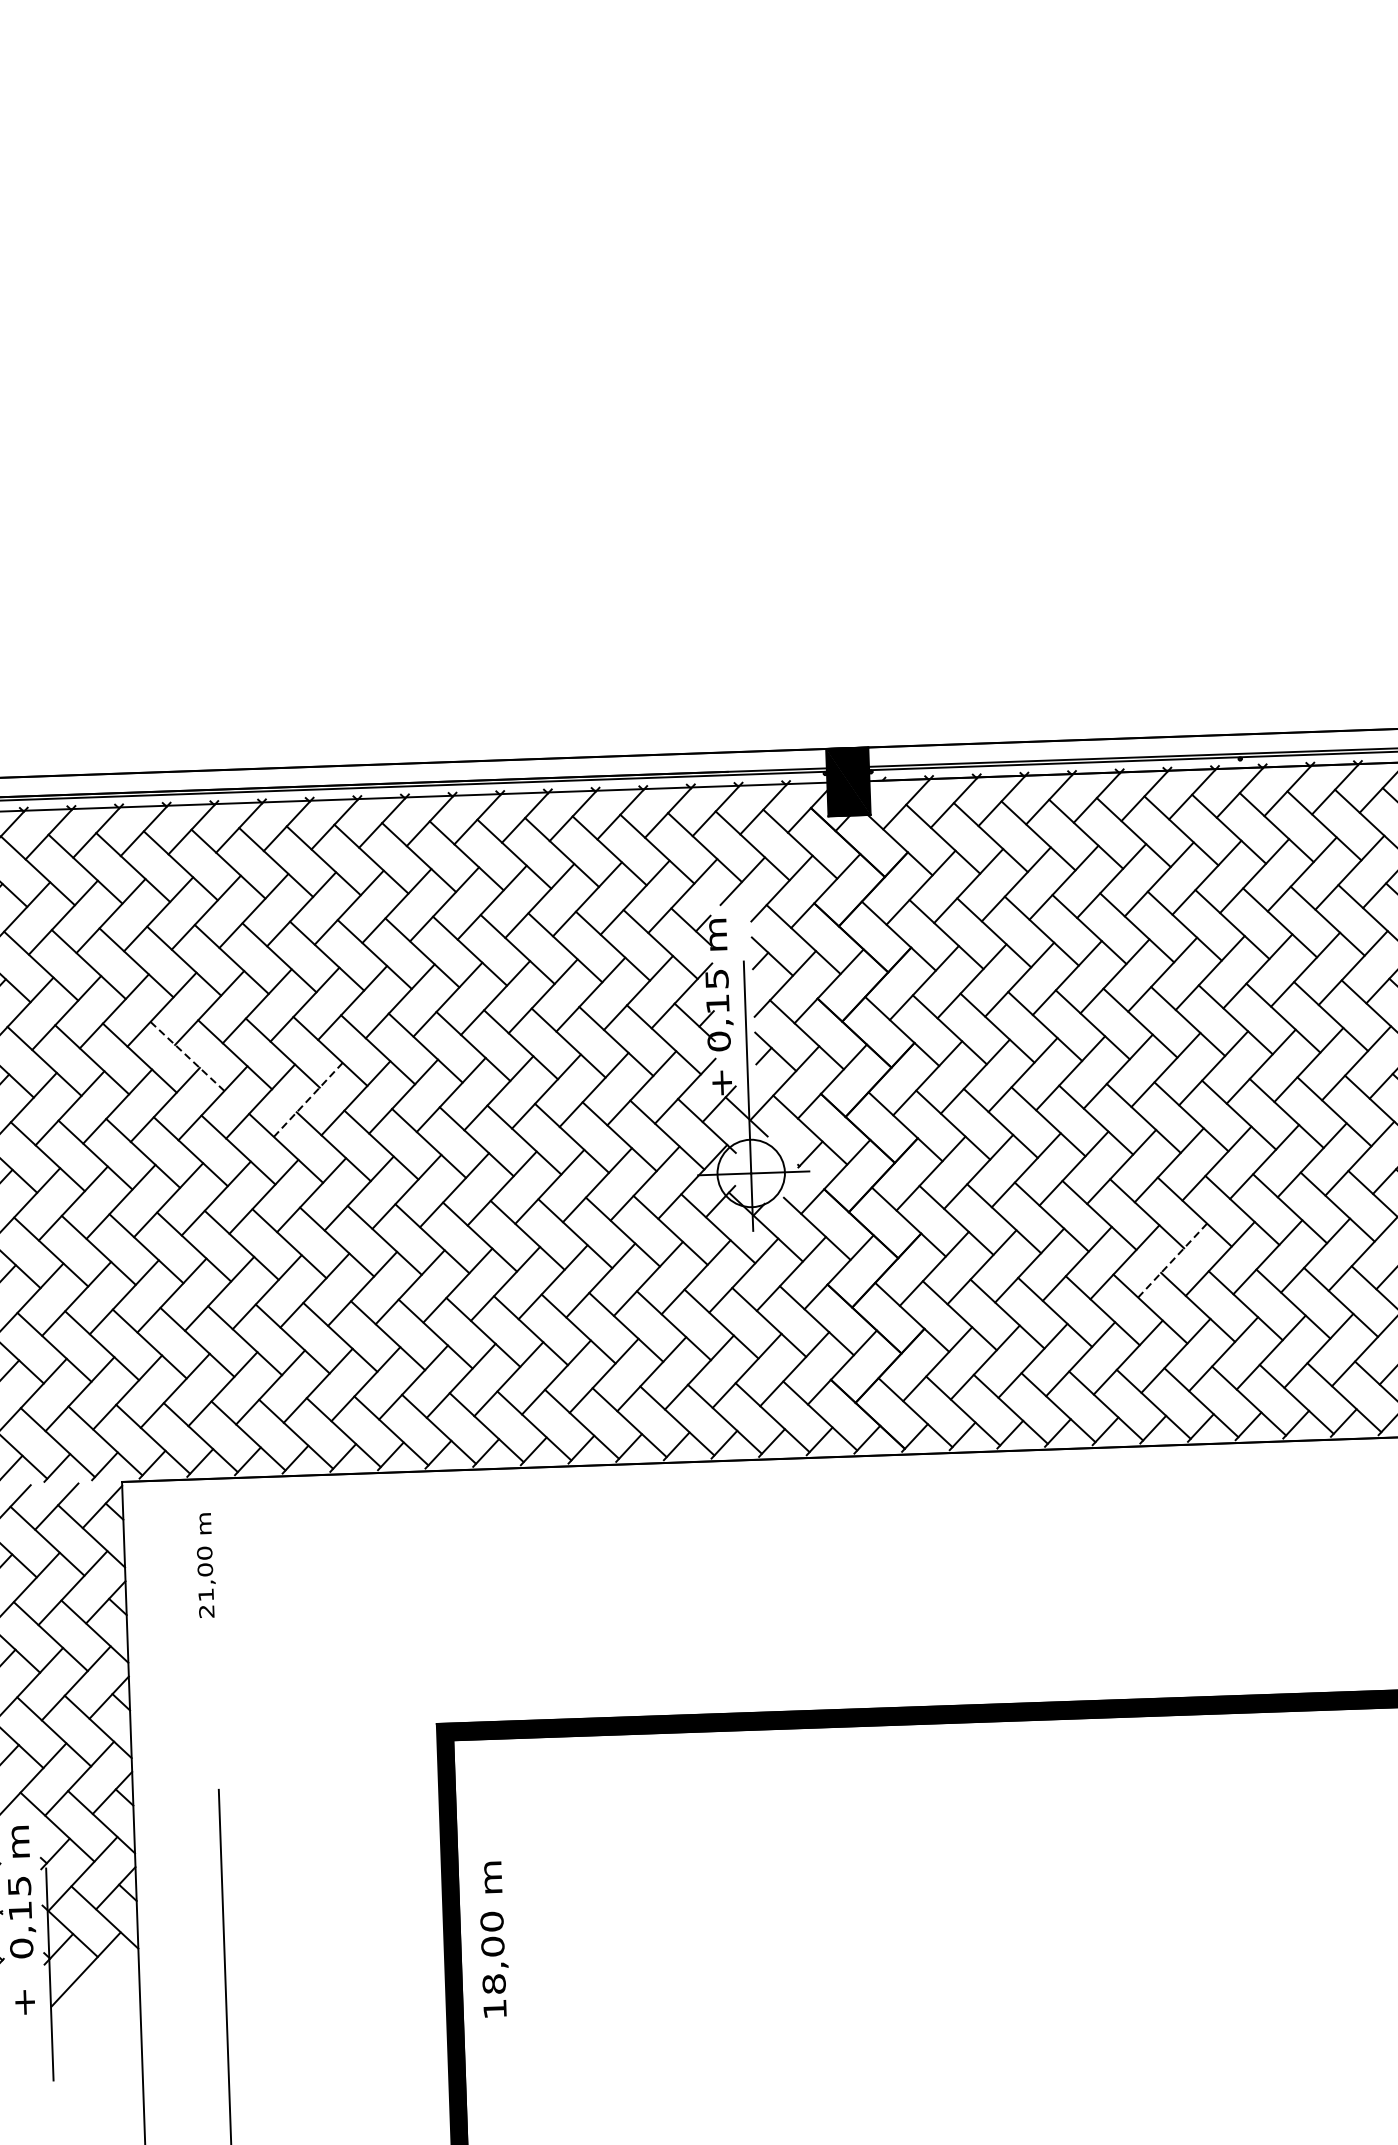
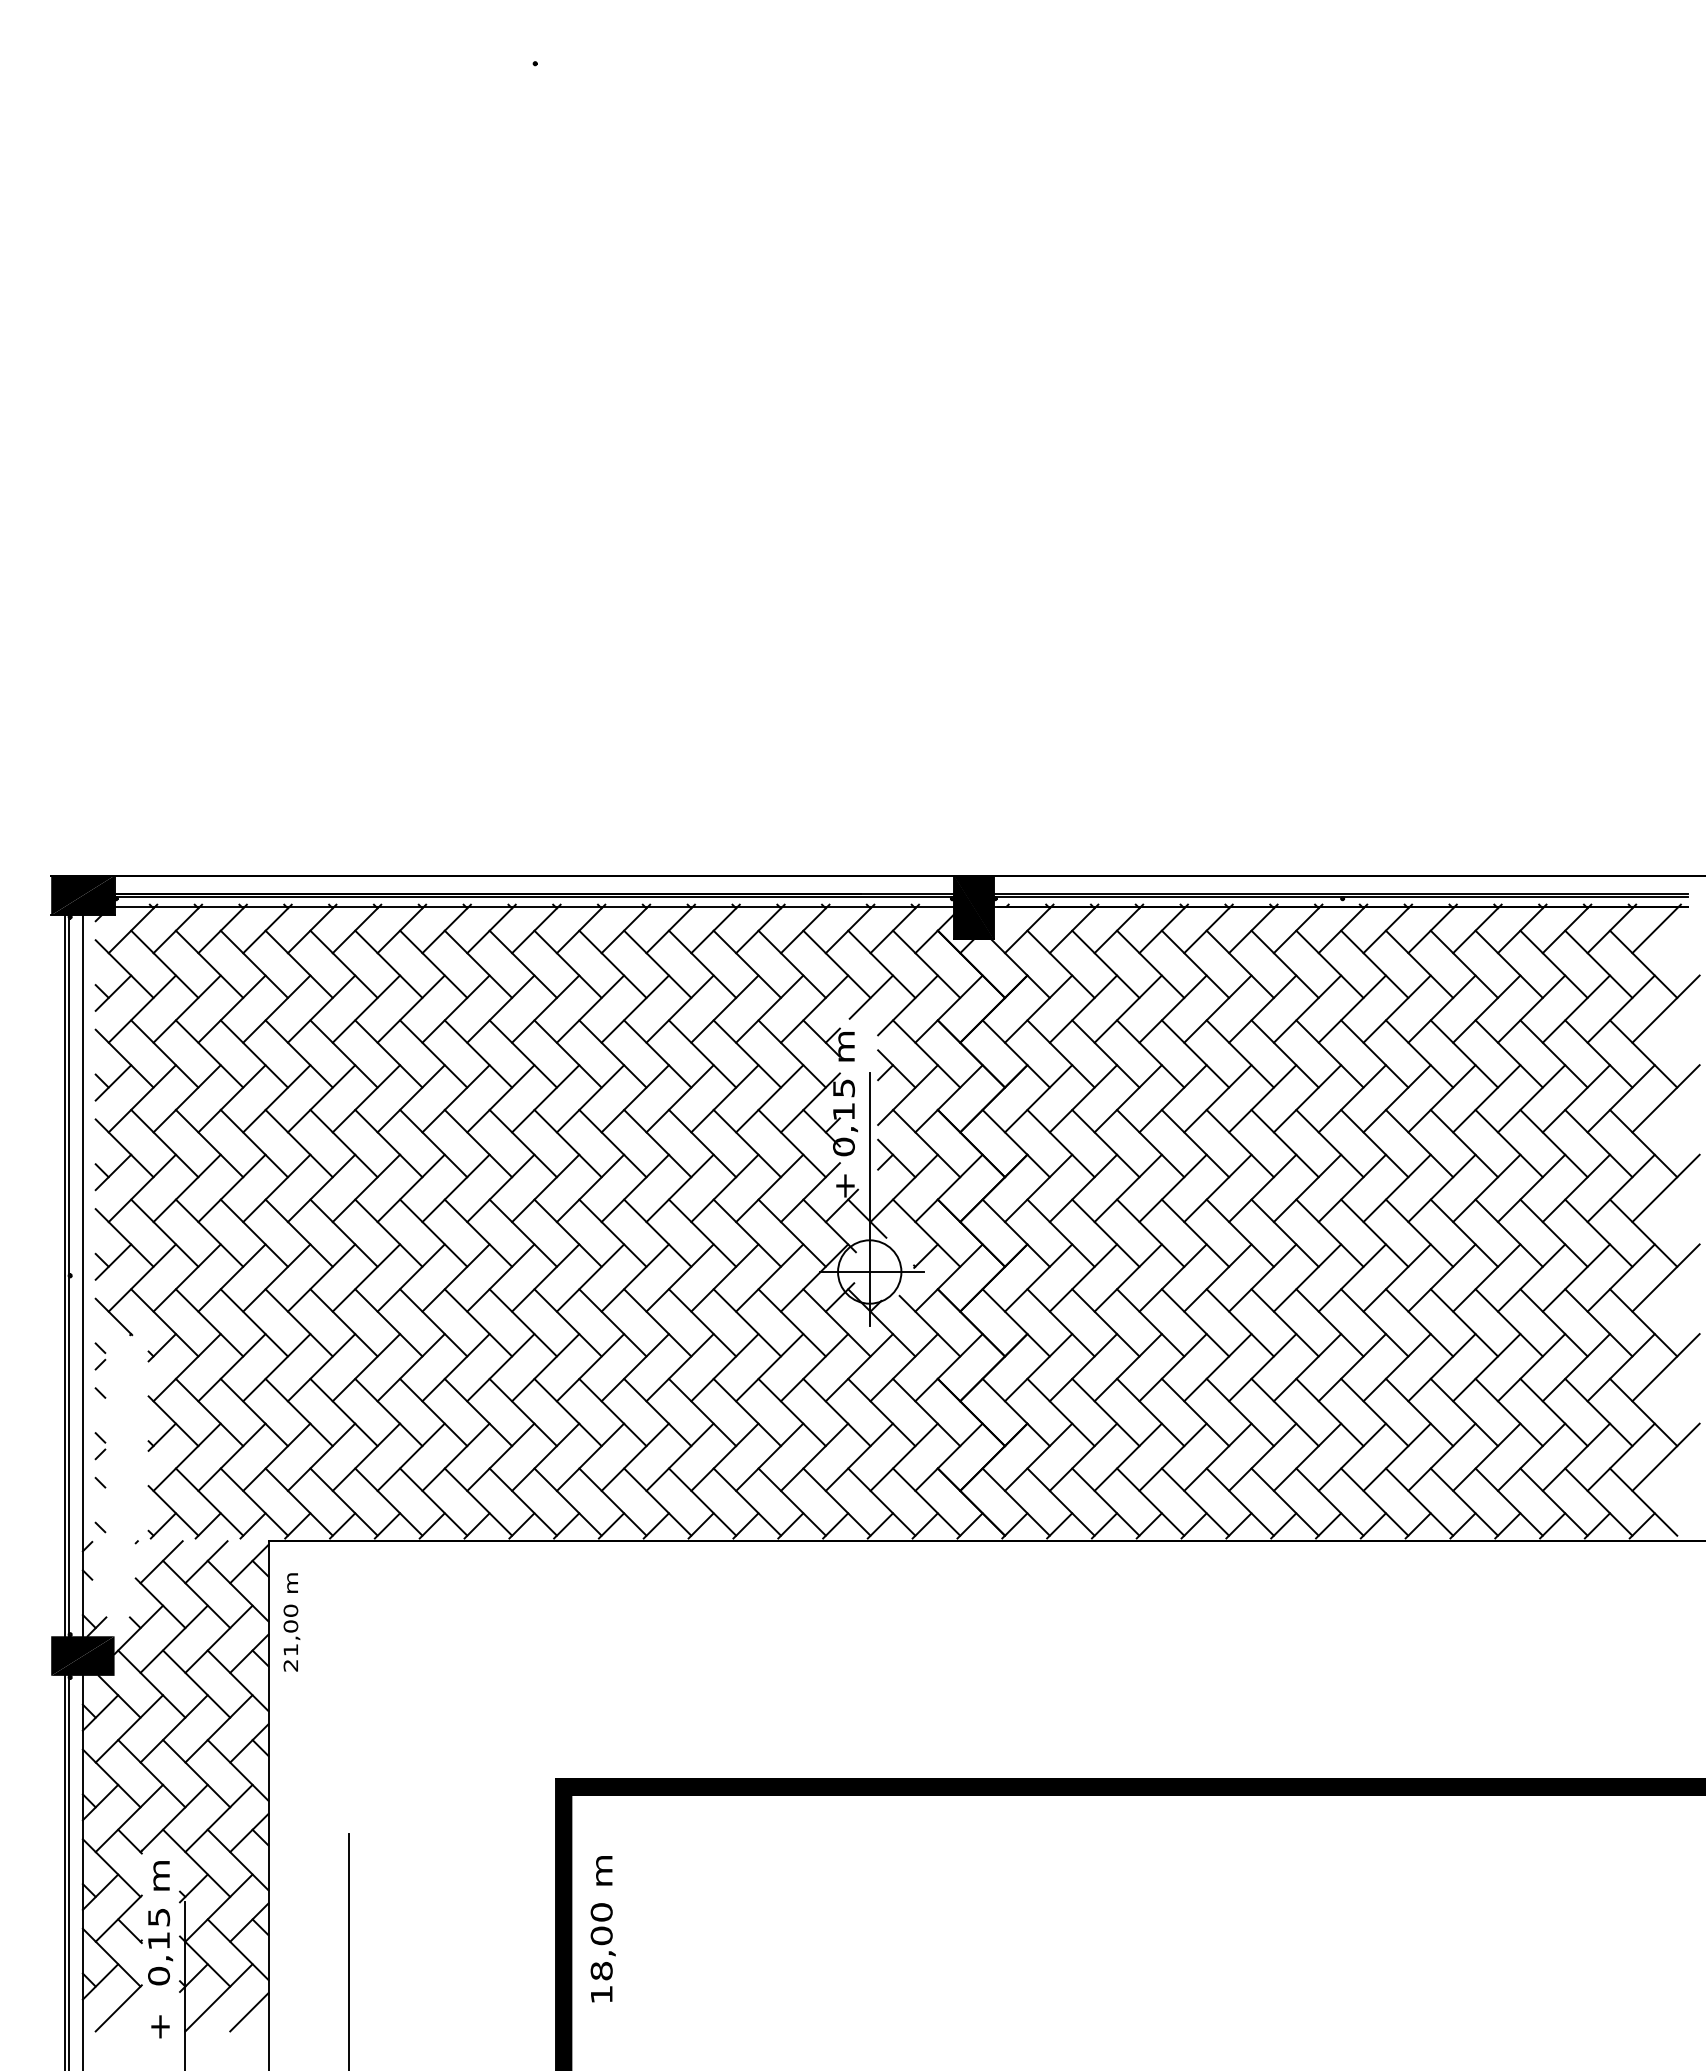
line: (188, 1056) -> (344, 1143), dashed -> solid
line: (308, 1100) -> (456, 1188), dashed -> solid
line: (1172, 1260) -> (1262, 1367), dashed -> solid
text: (205, 1565) -> (291, 1622), moved
text: (493, 1939) -> (602, 1929), moved
line: (119, 1983) -> (249, 2012), added

